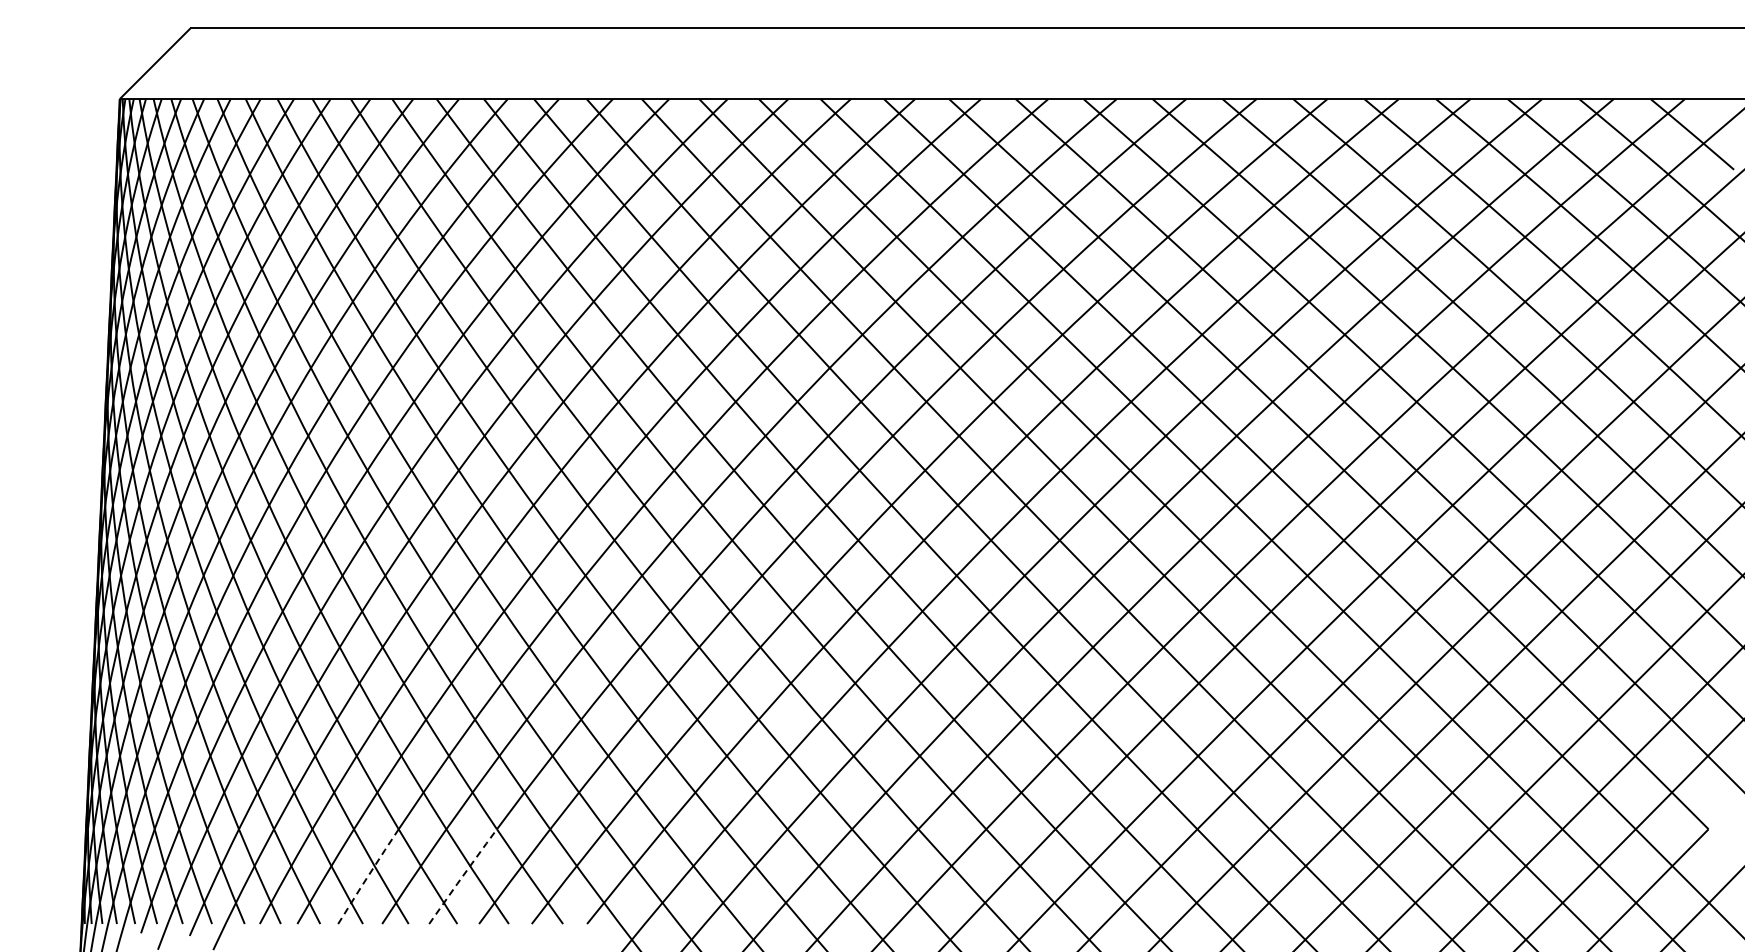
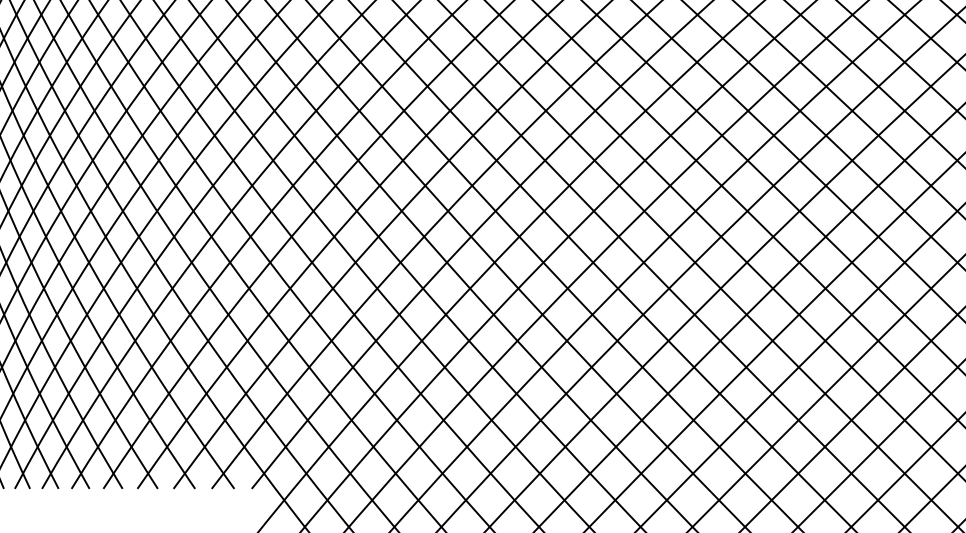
line: (368, 876) -> (93, 454), dashed -> solid
line: (462, 876) -> (161, 454), dashed -> solid

